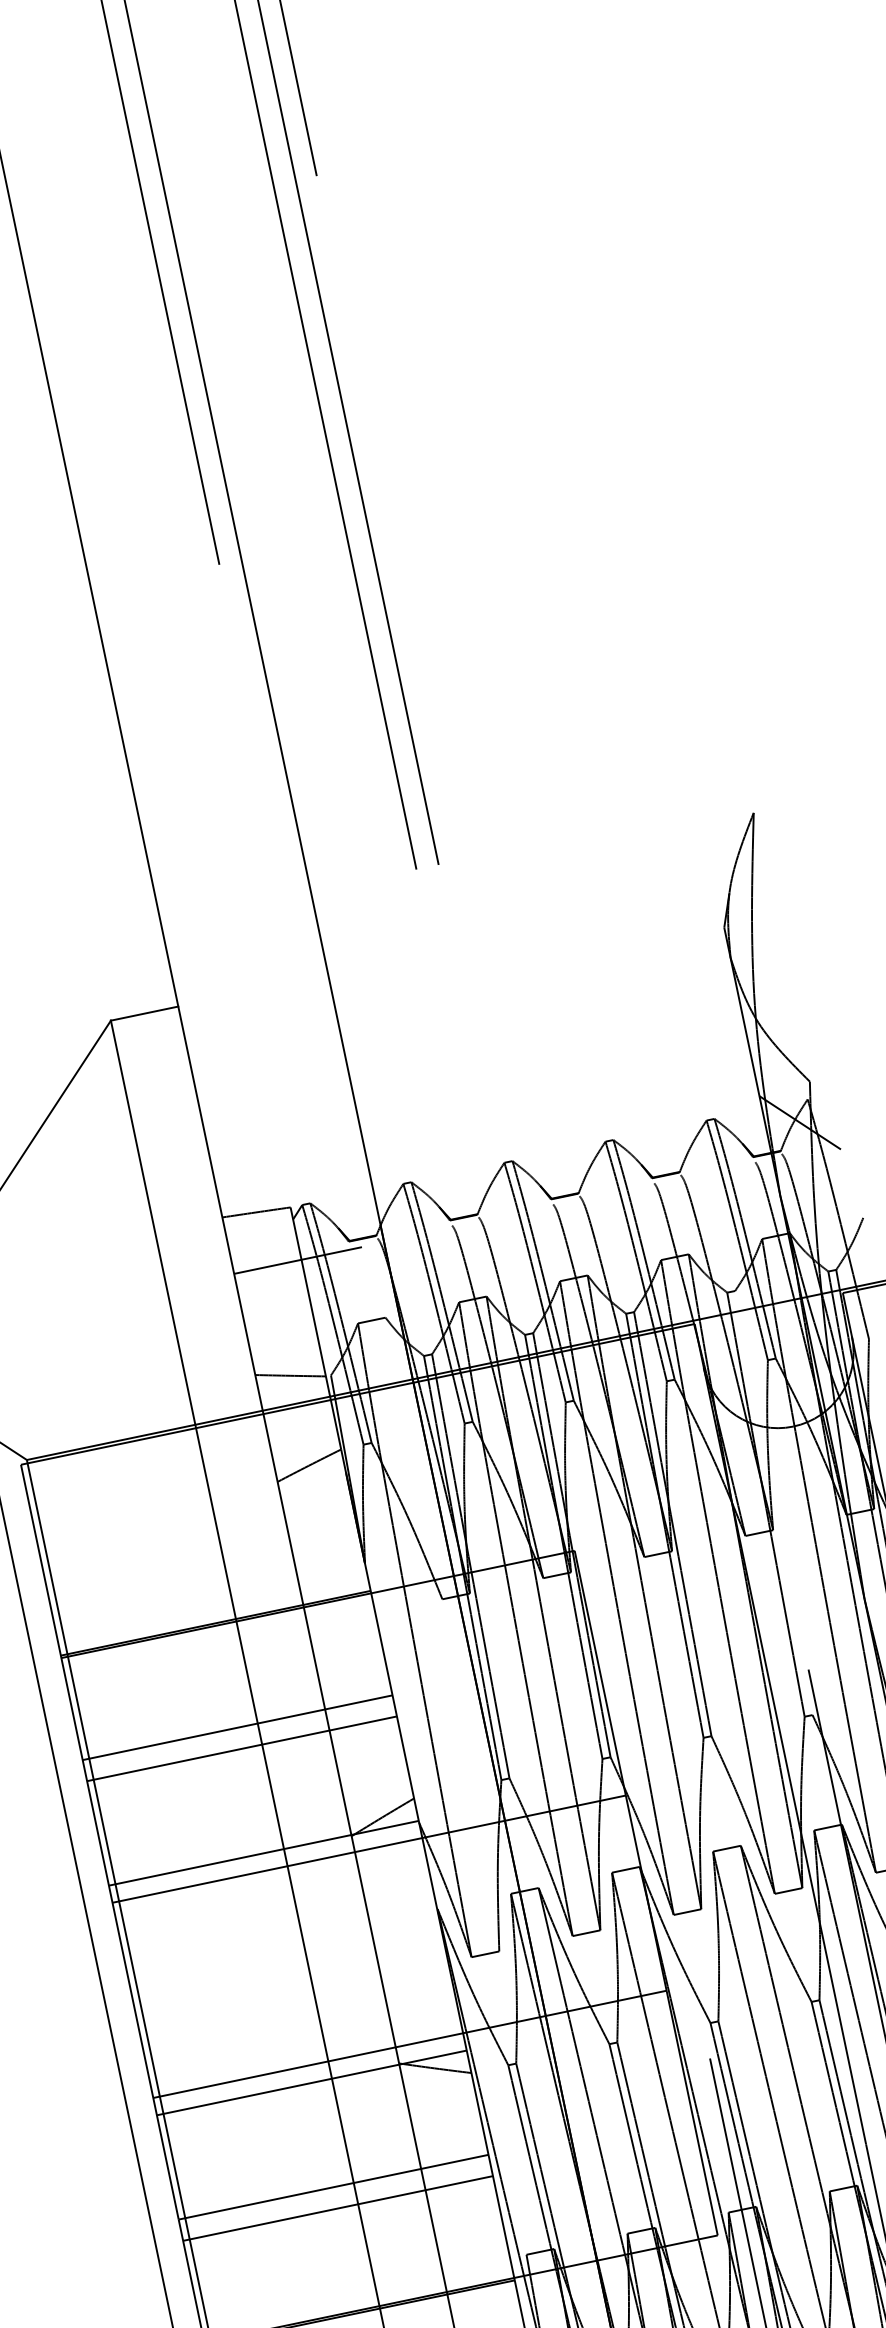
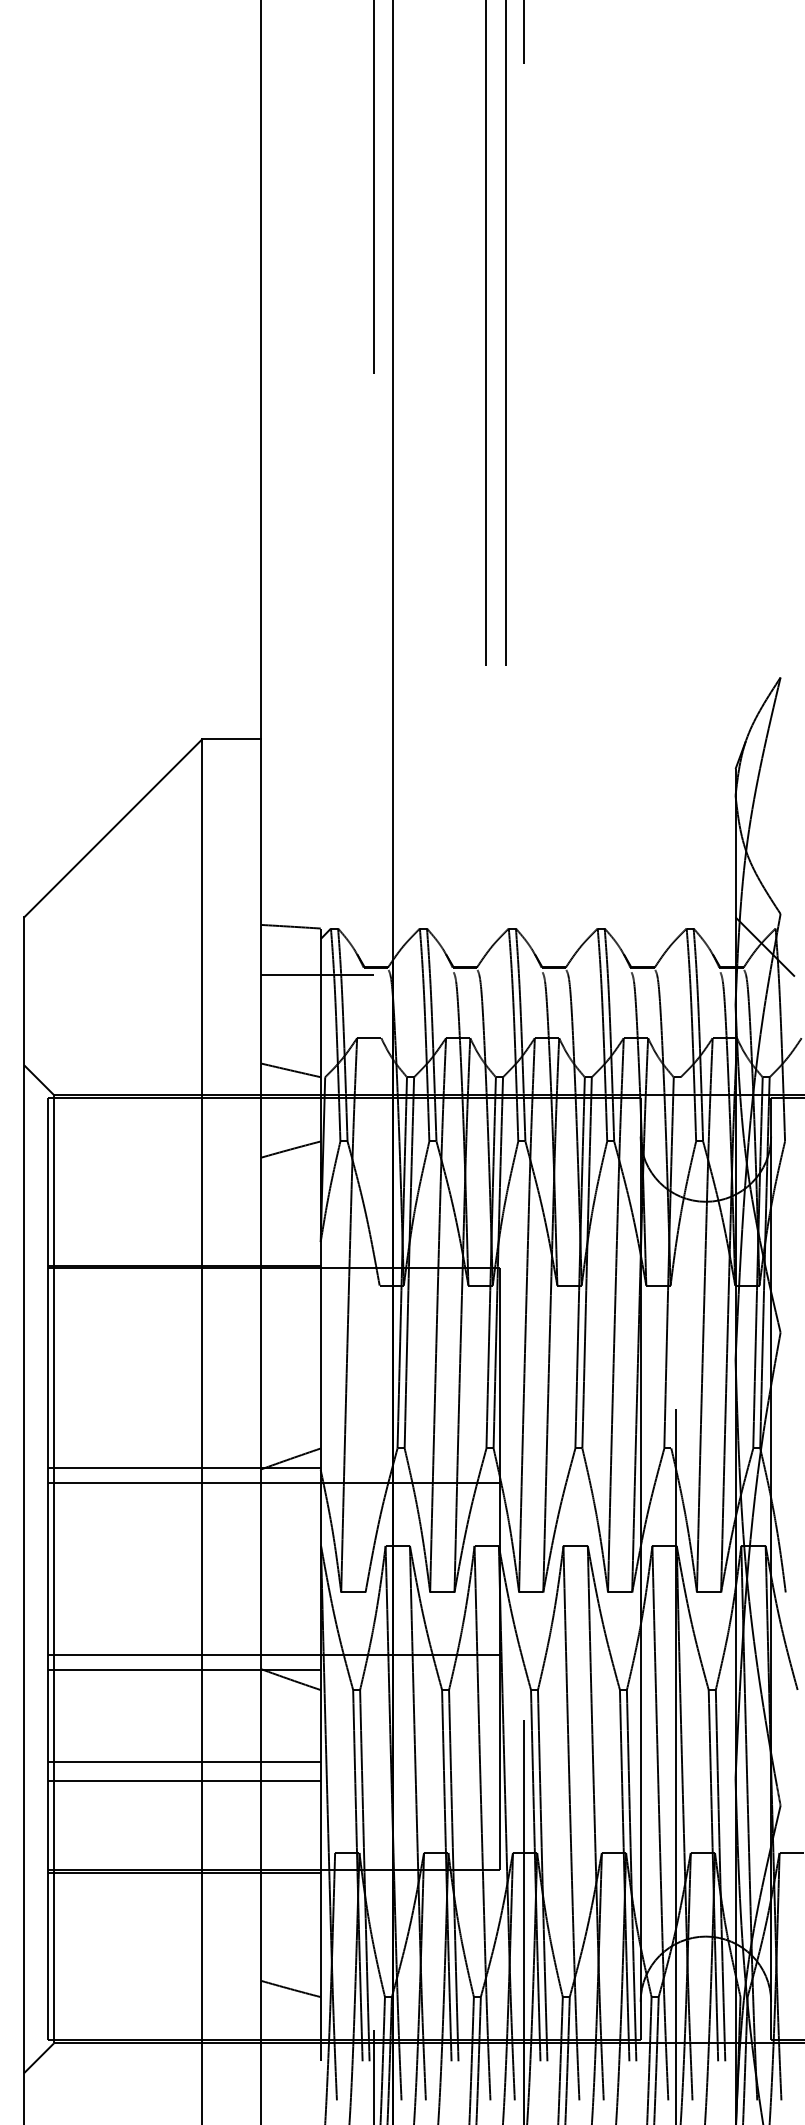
line: (237, 1727) -> (184, 1357), removed
line: (242, 1748) -> (184, 1376), removed

